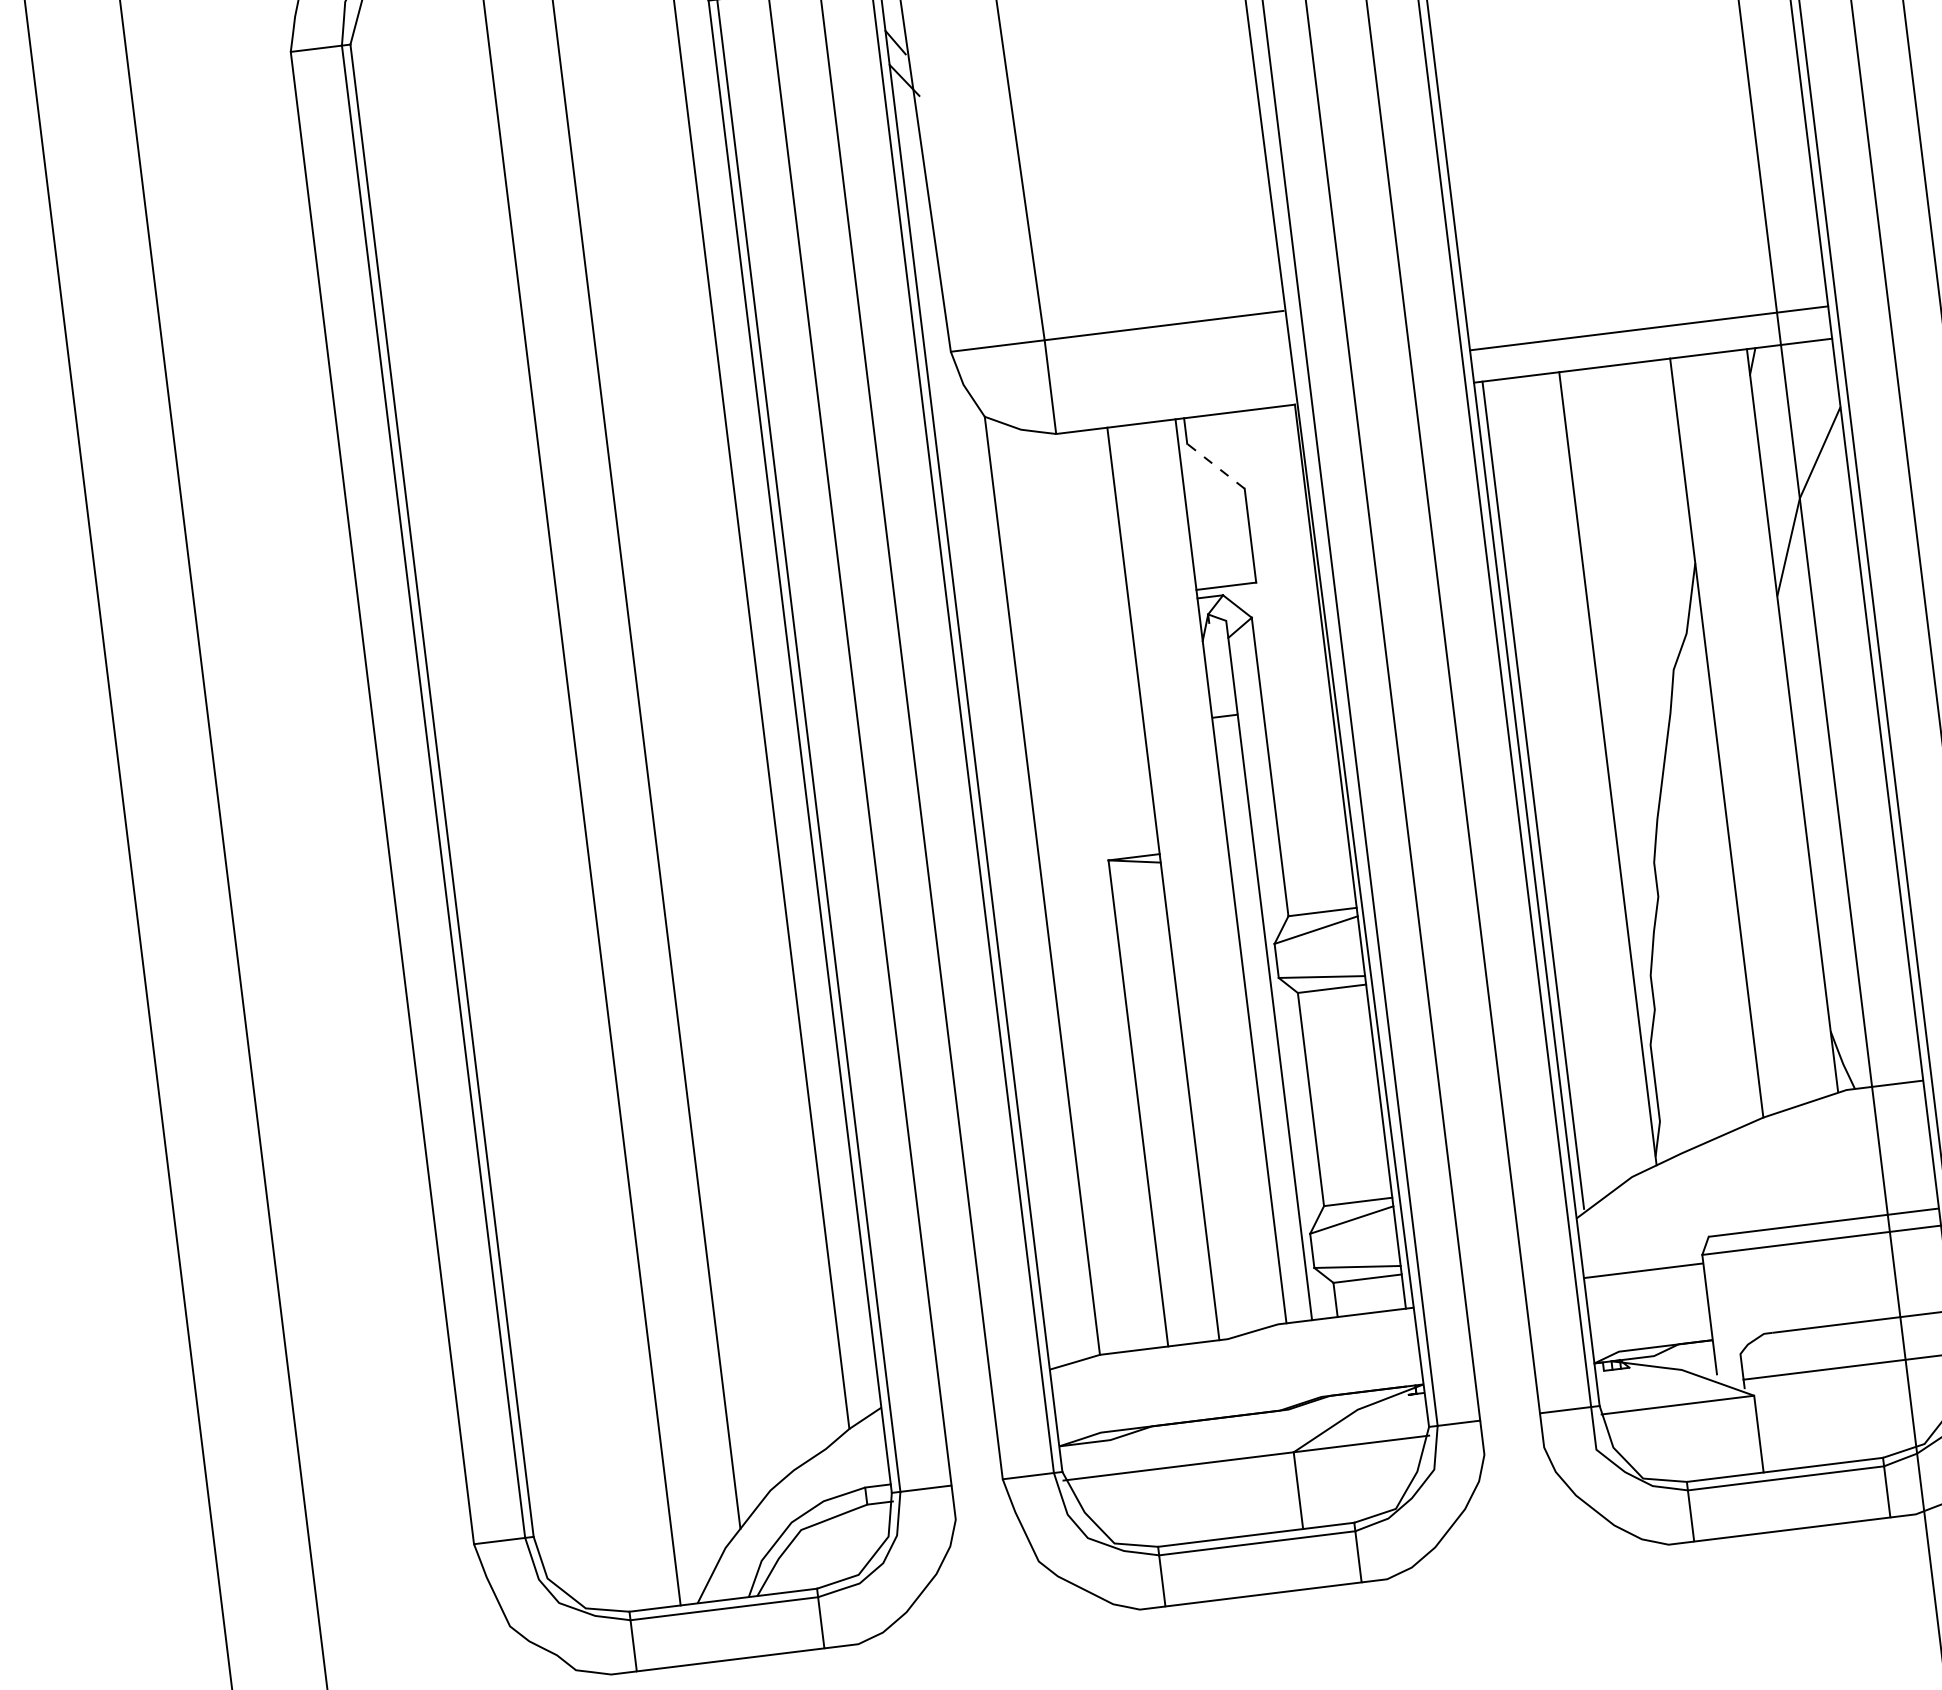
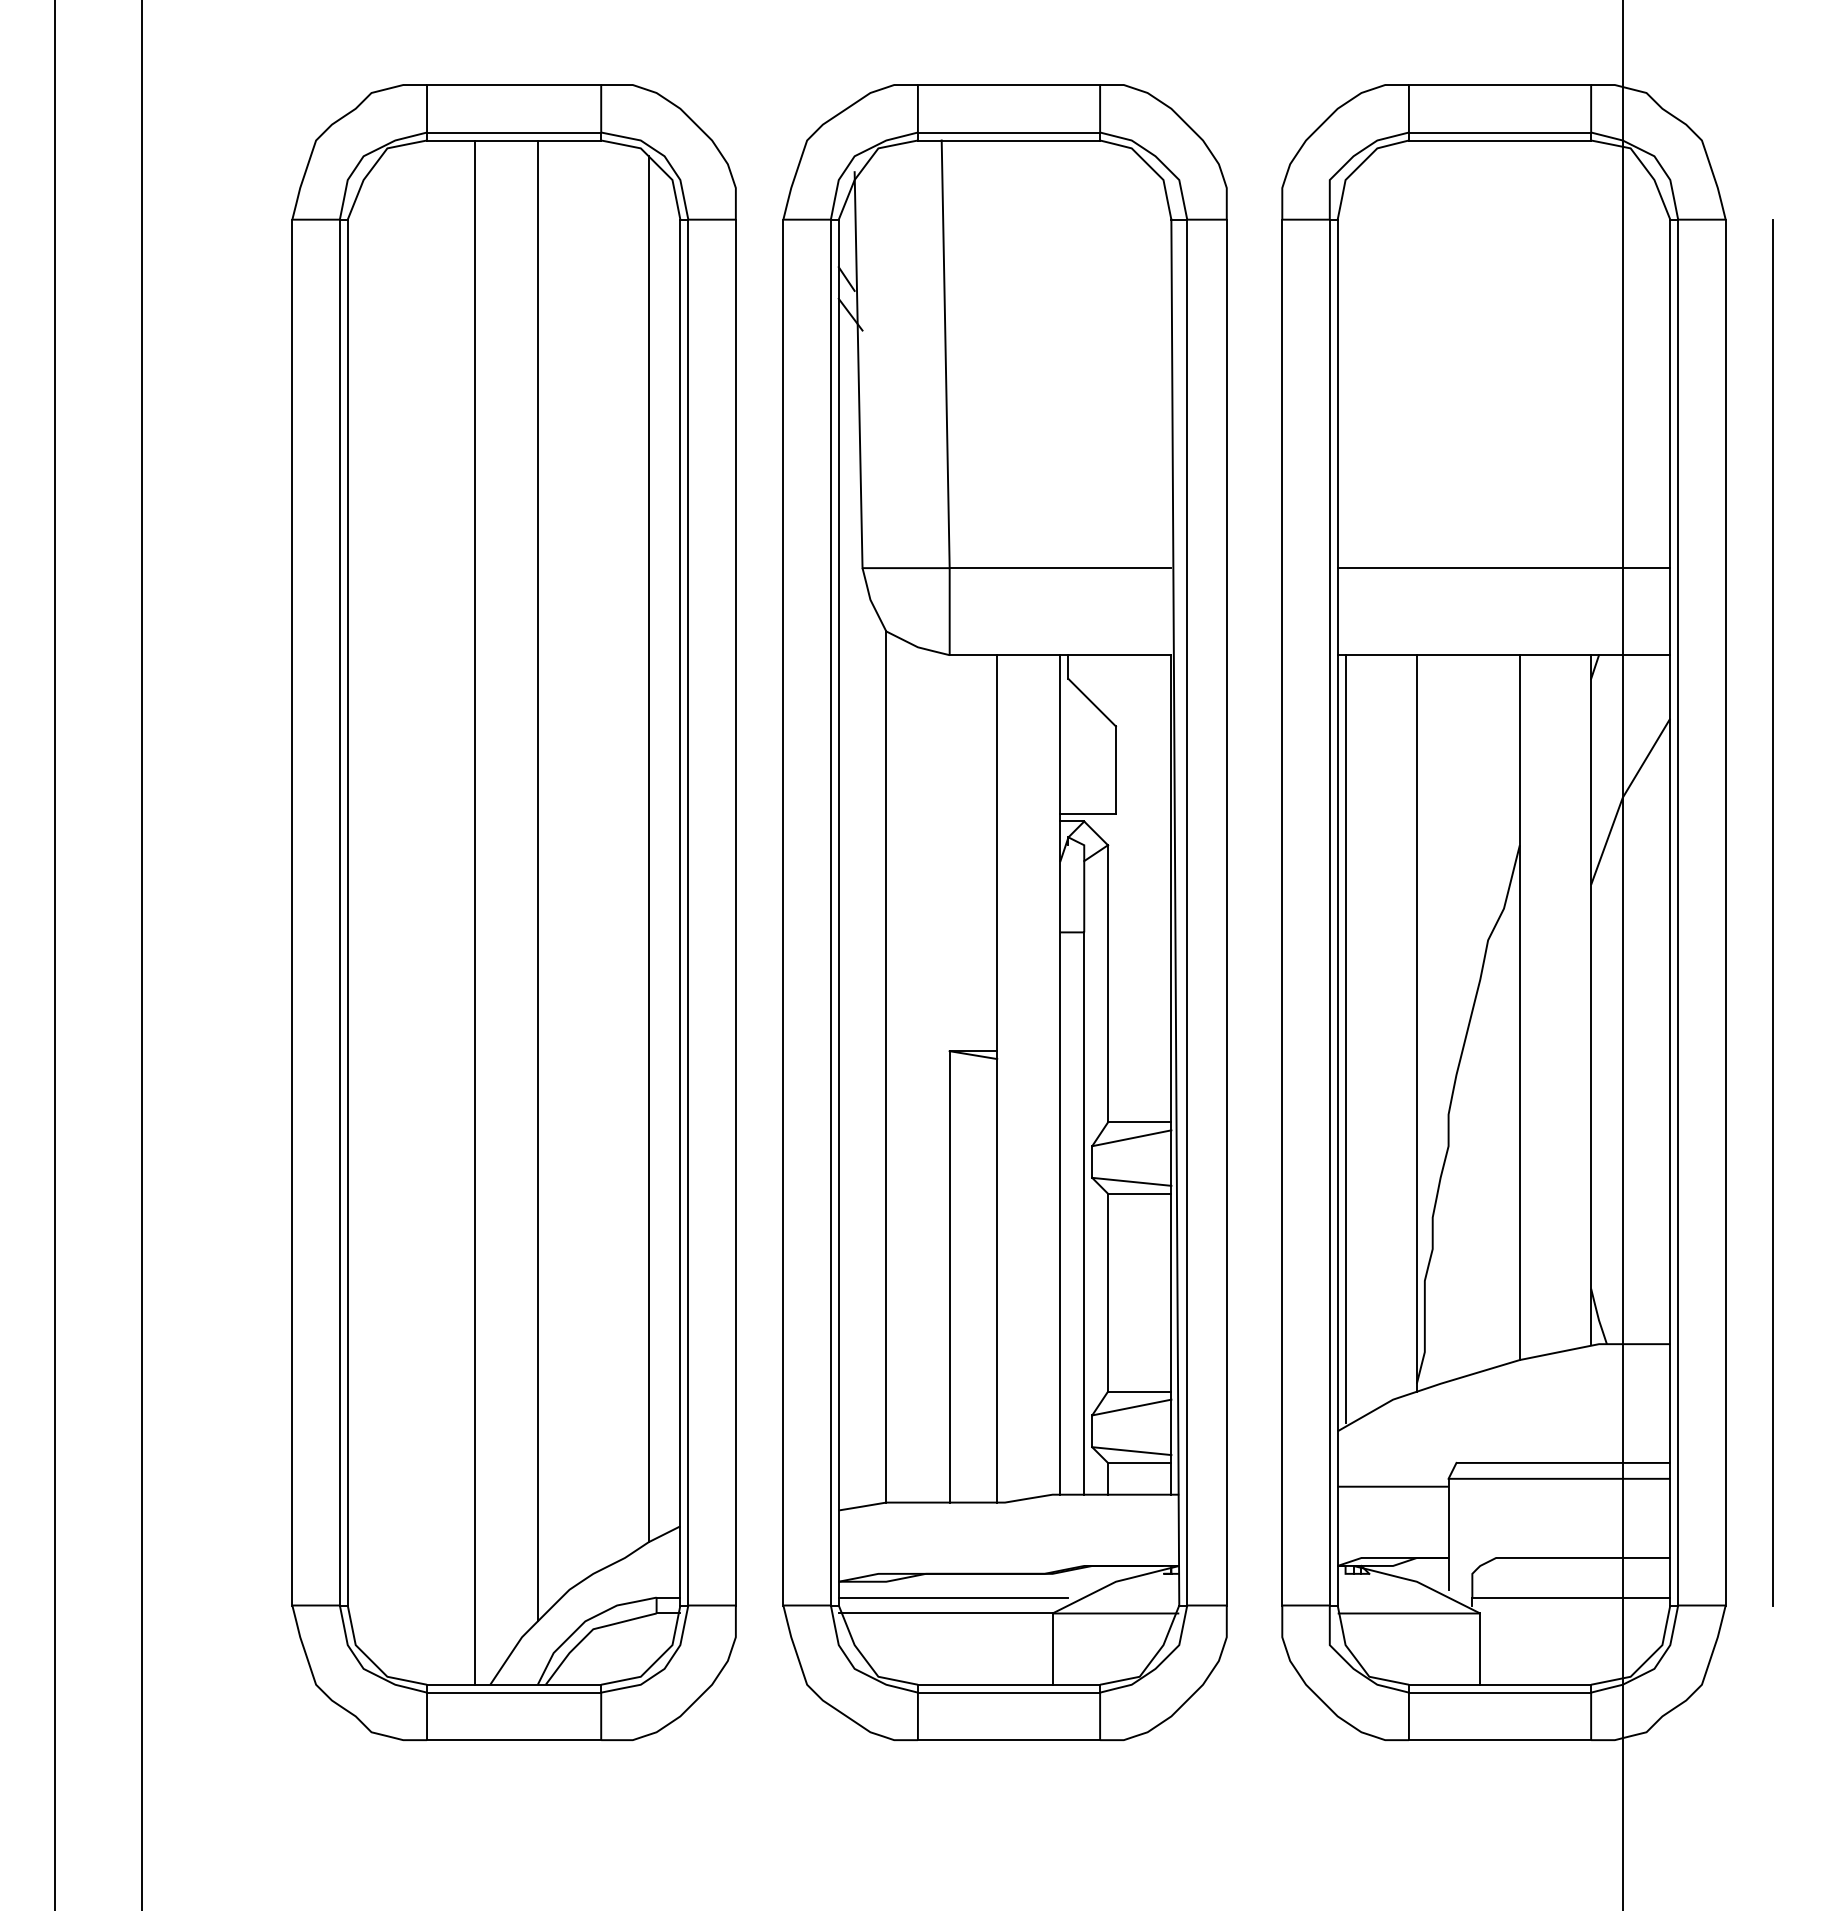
line: (1648, 328) -> (1503, 568), moved
line: (1216, 466) -> (1092, 702), dashed -> solid
line: (1184, 1448) -> (953, 1597), added

